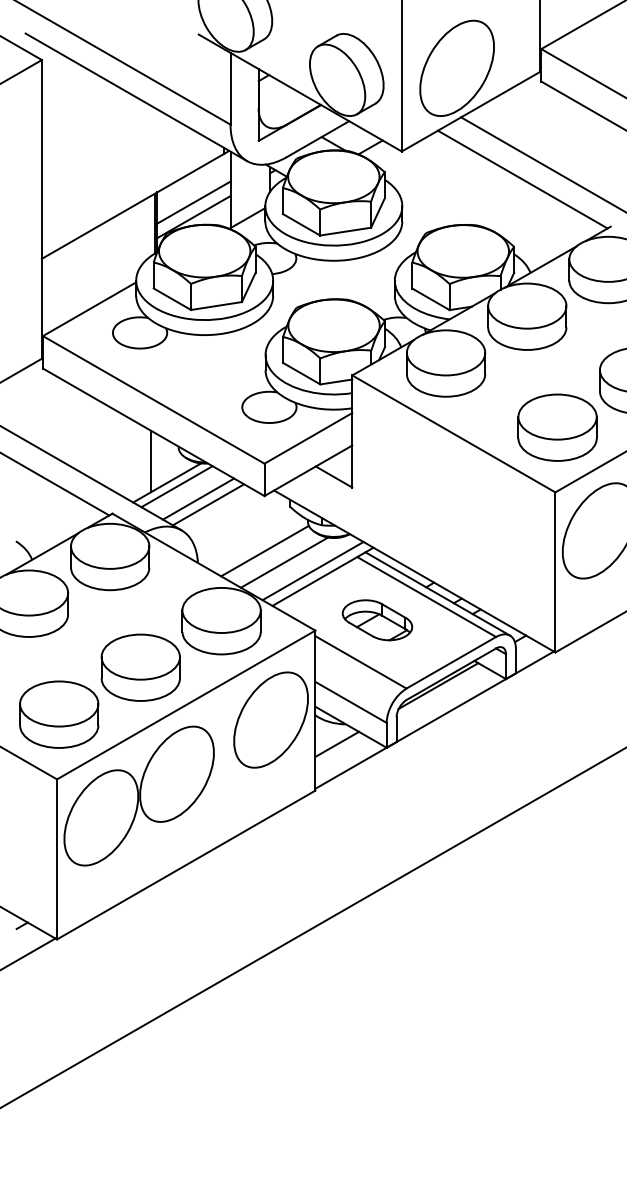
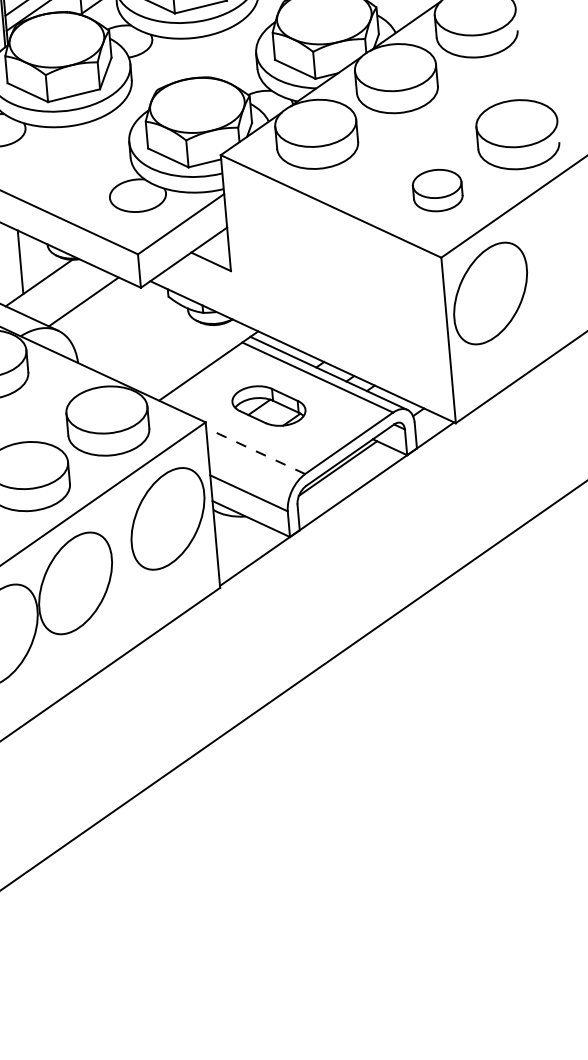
part: (557, 427) -> (437, 190), size x0.6
line: (176, 486) -> (49, 285), removed
line: (198, 498) -> (72, 296), removed
line: (264, 550) -> (145, 344), removed
line: (284, 562) -> (167, 354), removed
line: (312, 570) -> (197, 360), removed
line: (360, 662) -> (255, 451), solid -> dashed
line: (337, 743) -> (238, 537), removed

